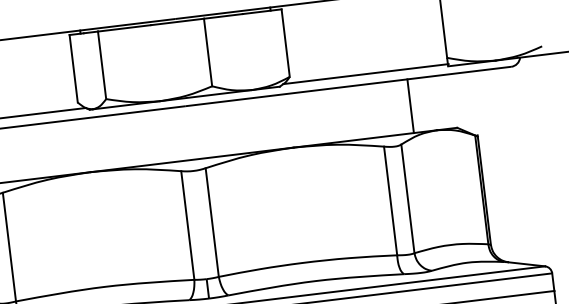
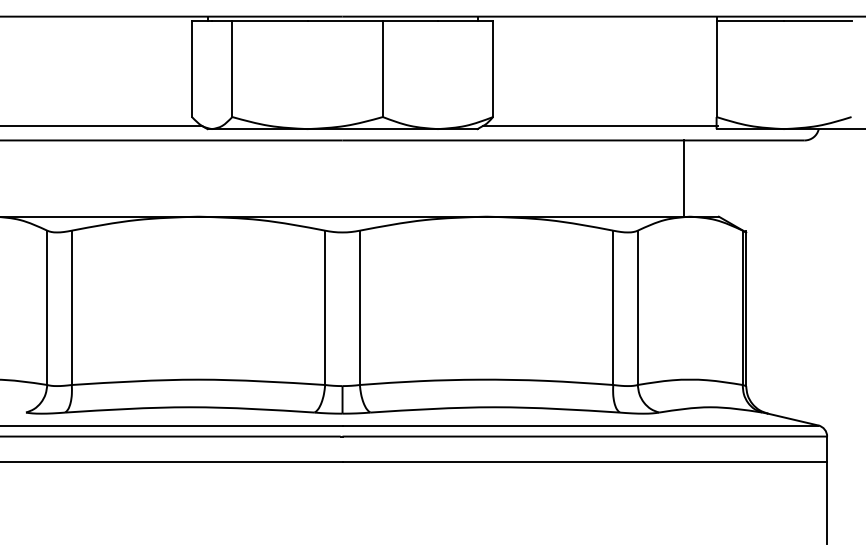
line: (410, 106) -> (684, 178), moved

